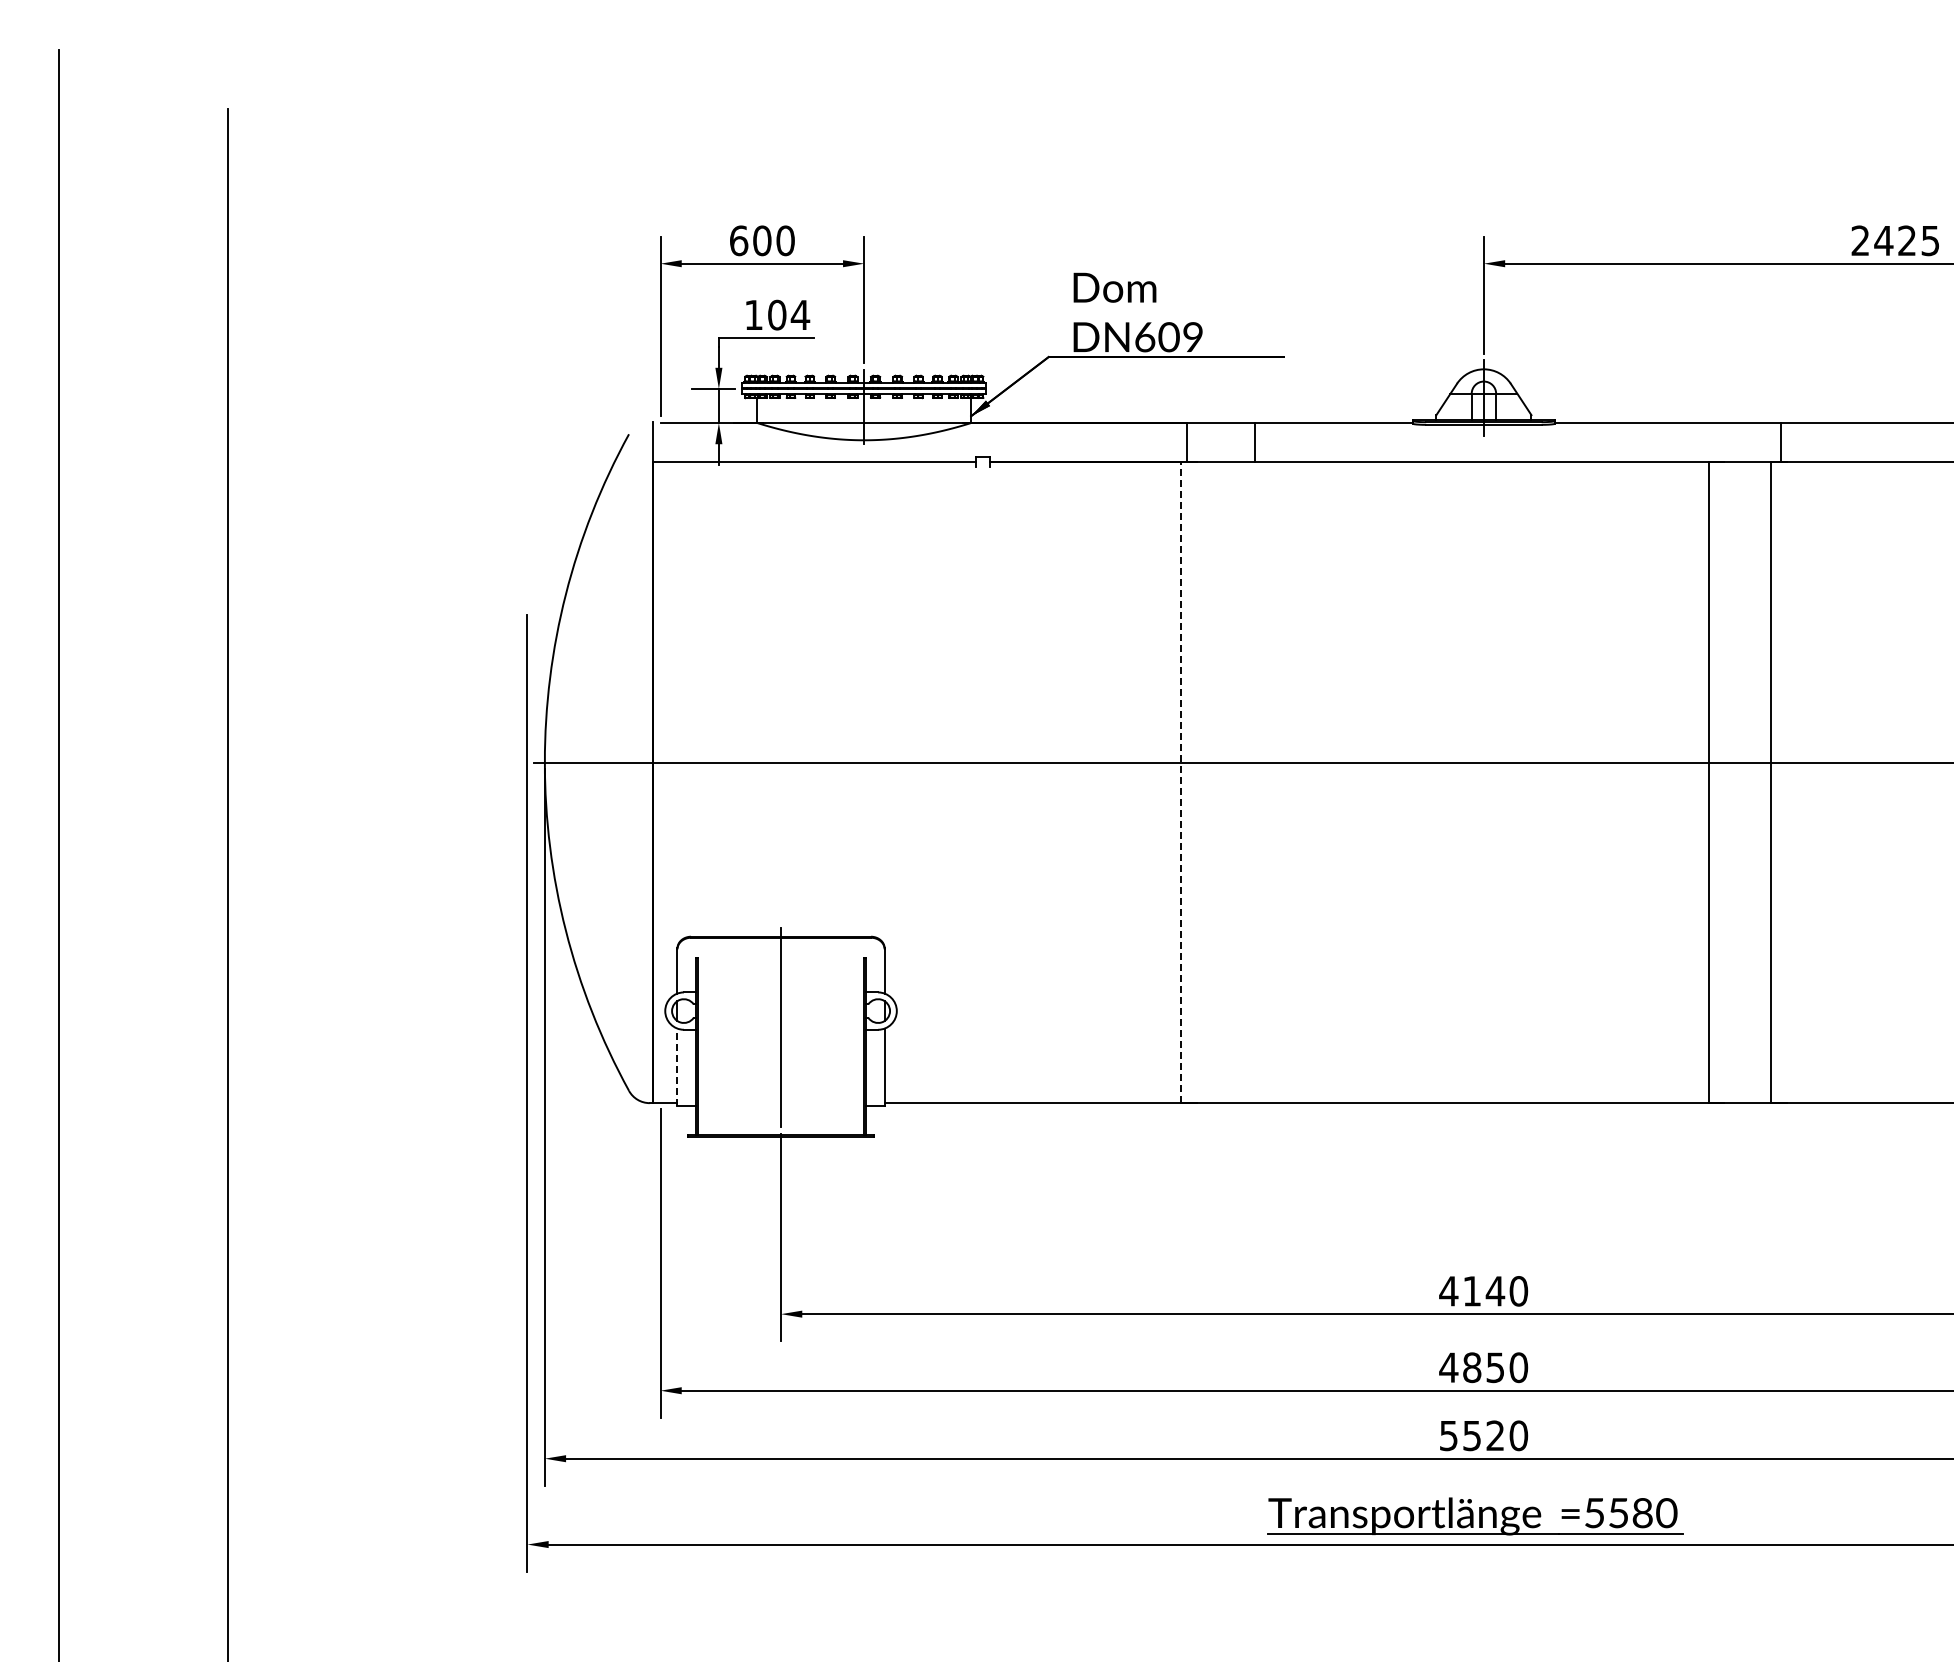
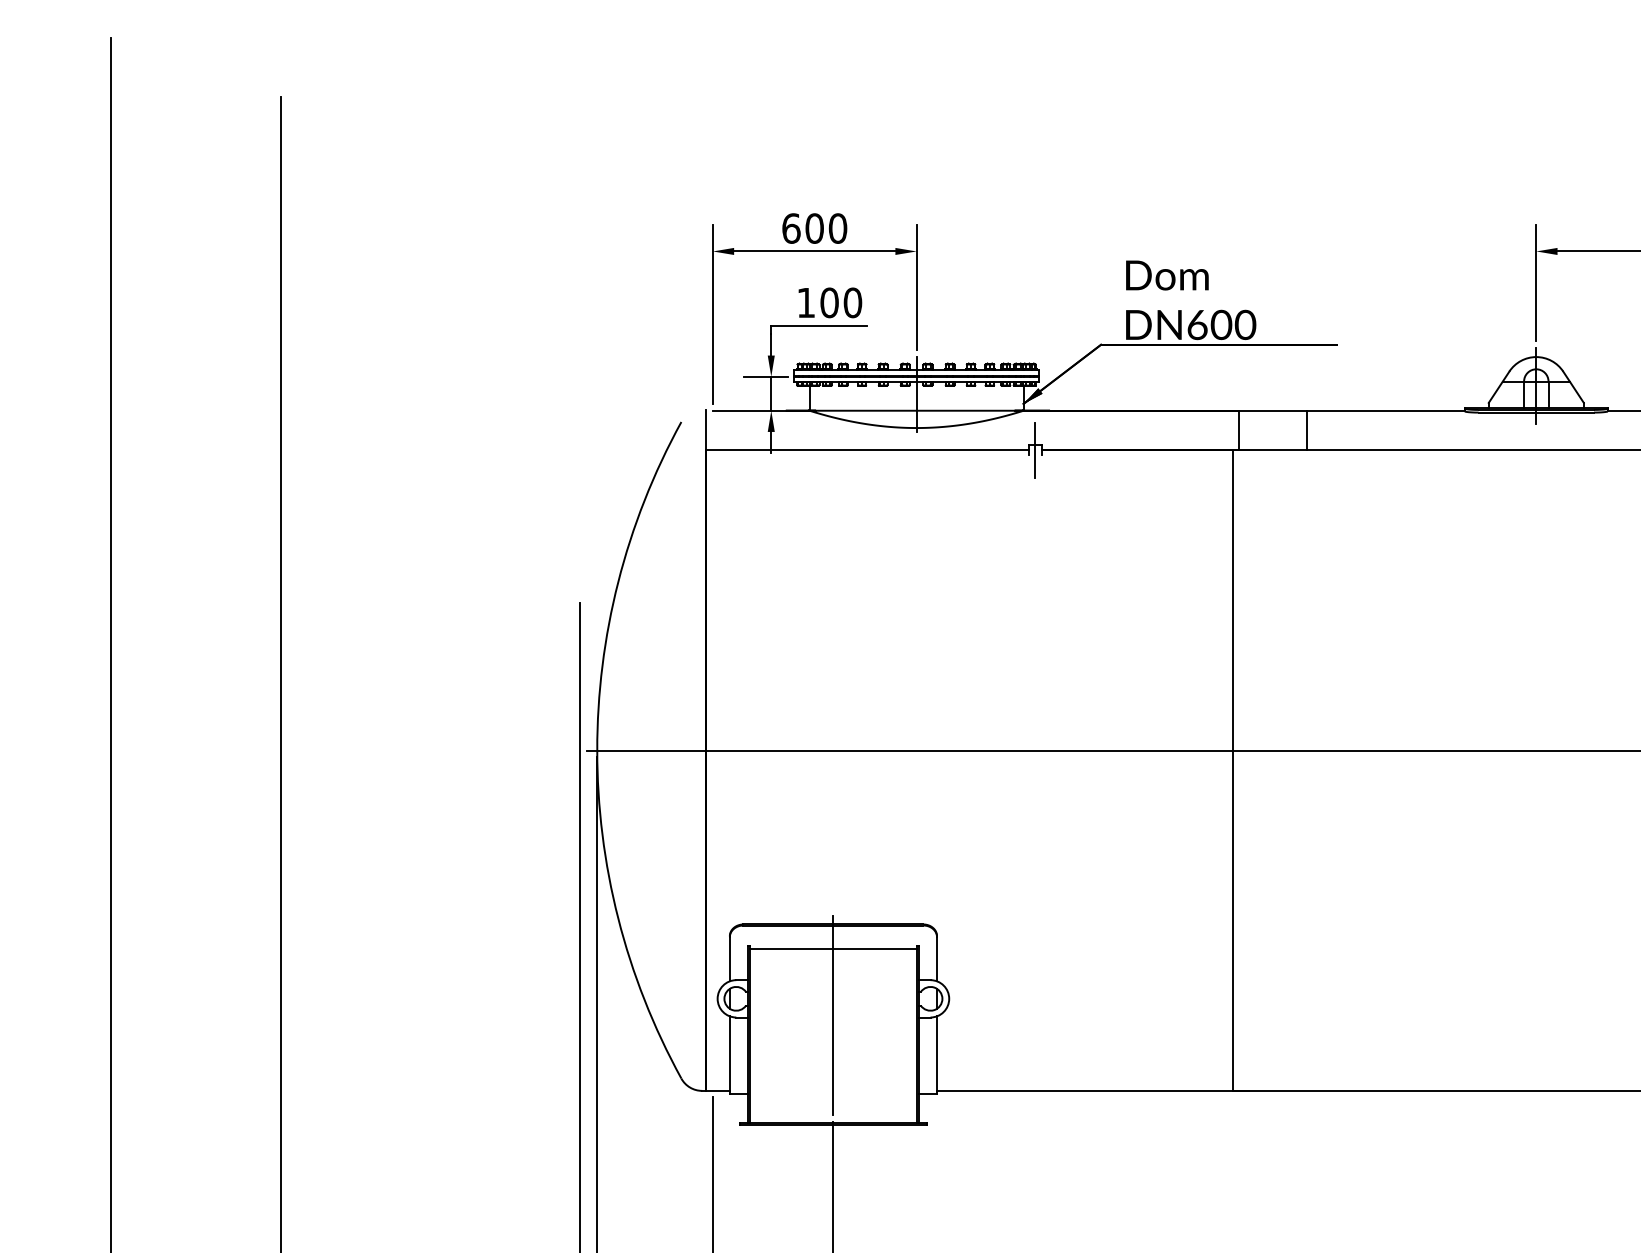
text: (800, 314) -> (852, 302), 104 -> 100
text: (1192, 337) -> (1244, 325), DN609 -> DN600
line: (983, 462) -> (1035, 450), added
line: (1181, 782) -> (1233, 770), dashed -> solid
line: (780, 961) -> (832, 949), added
line: (677, 1067) -> (729, 1055), dashed -> solid

